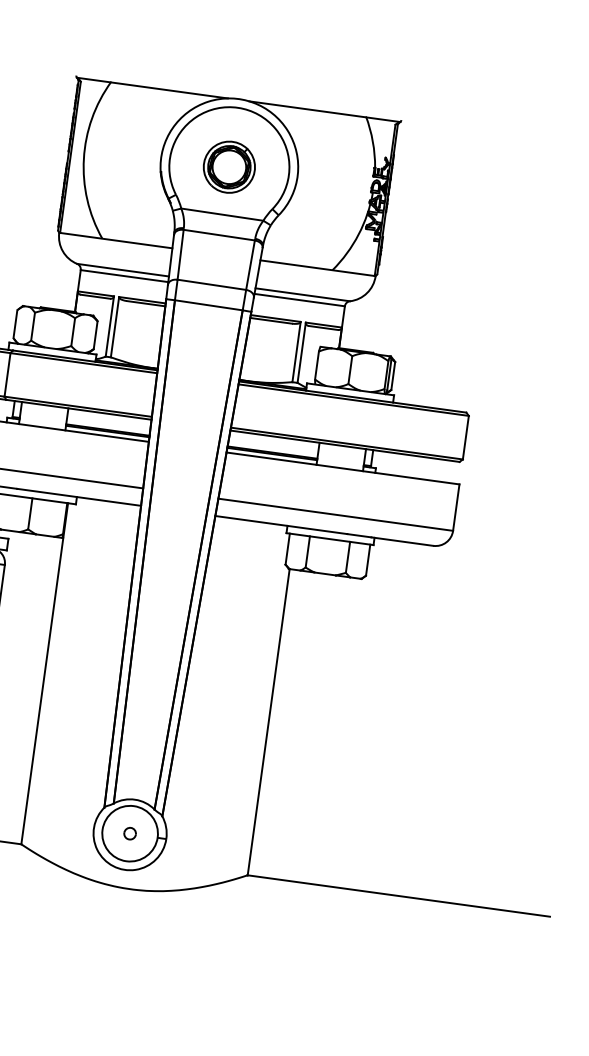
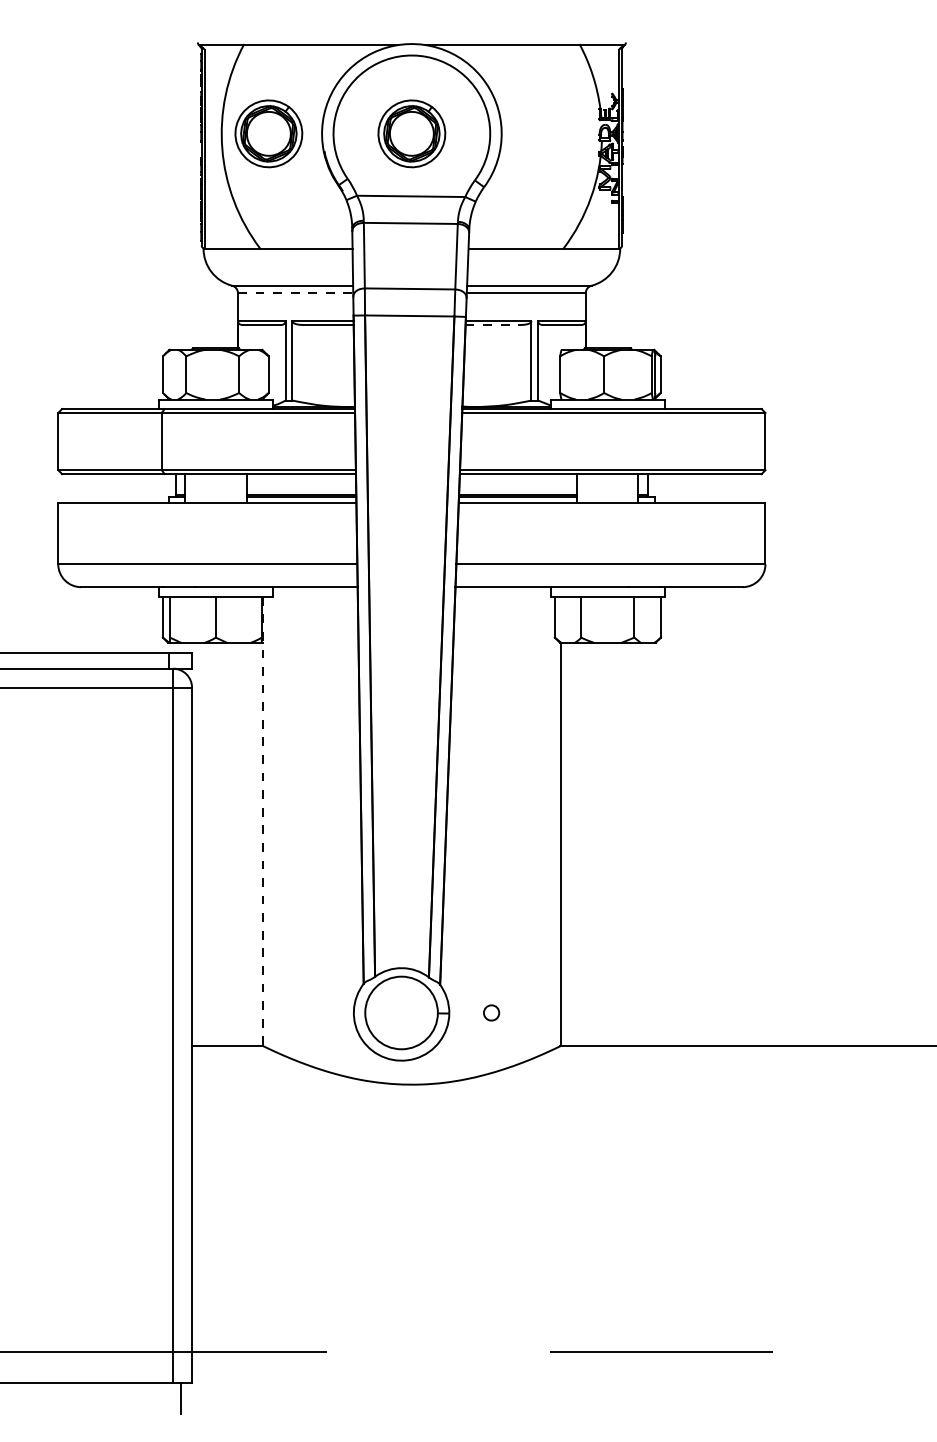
part: (120, 152) -> (268, 133), added
line: (124, 276) -> (295, 293), solid -> dashed
line: (271, 321) -> (493, 325), solid -> dashed
line: (44, 673) -> (262, 821), solid -> dashed
part: (130, 833) -> (491, 1012), moved

